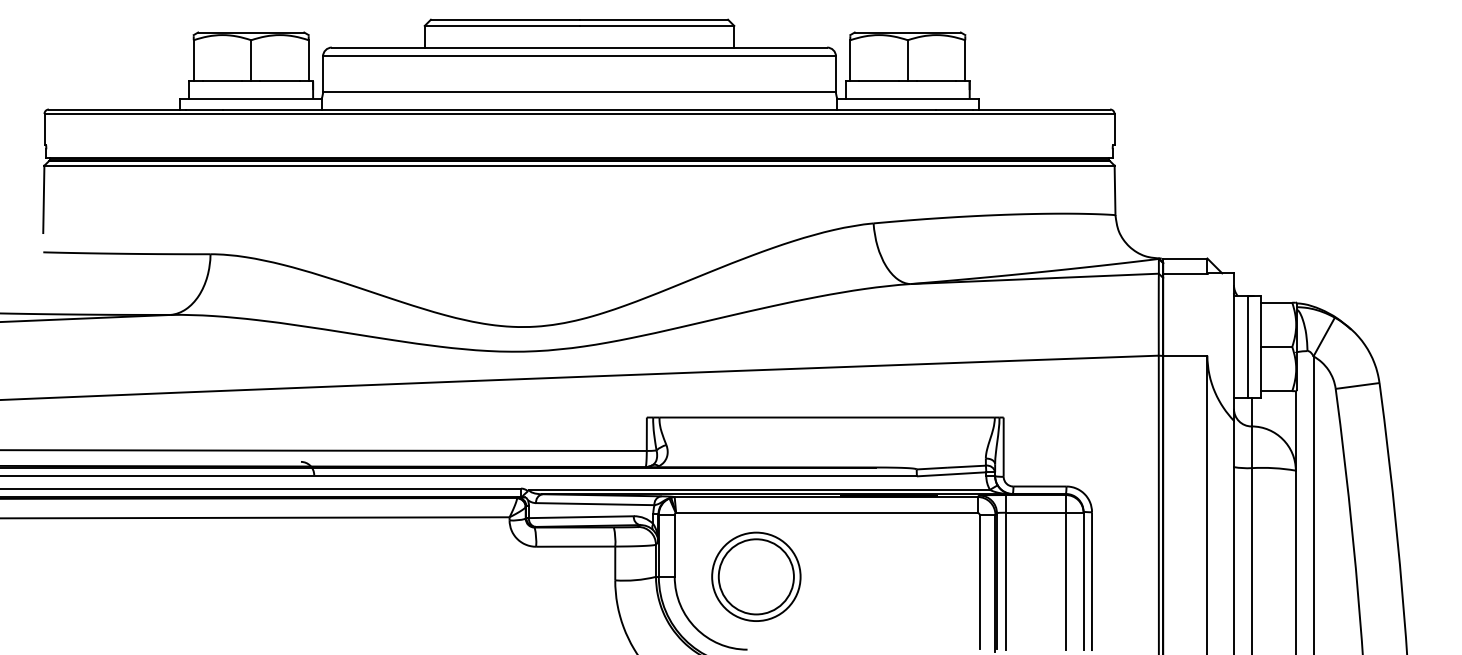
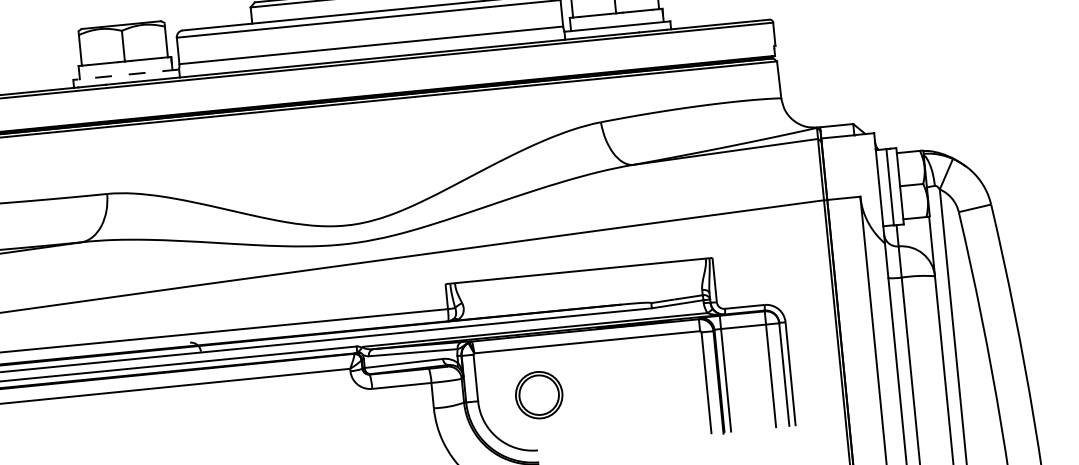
line: (251, 98) -> (126, 74), solid -> dashed
part: (756, 576) -> (539, 394), size x0.7

